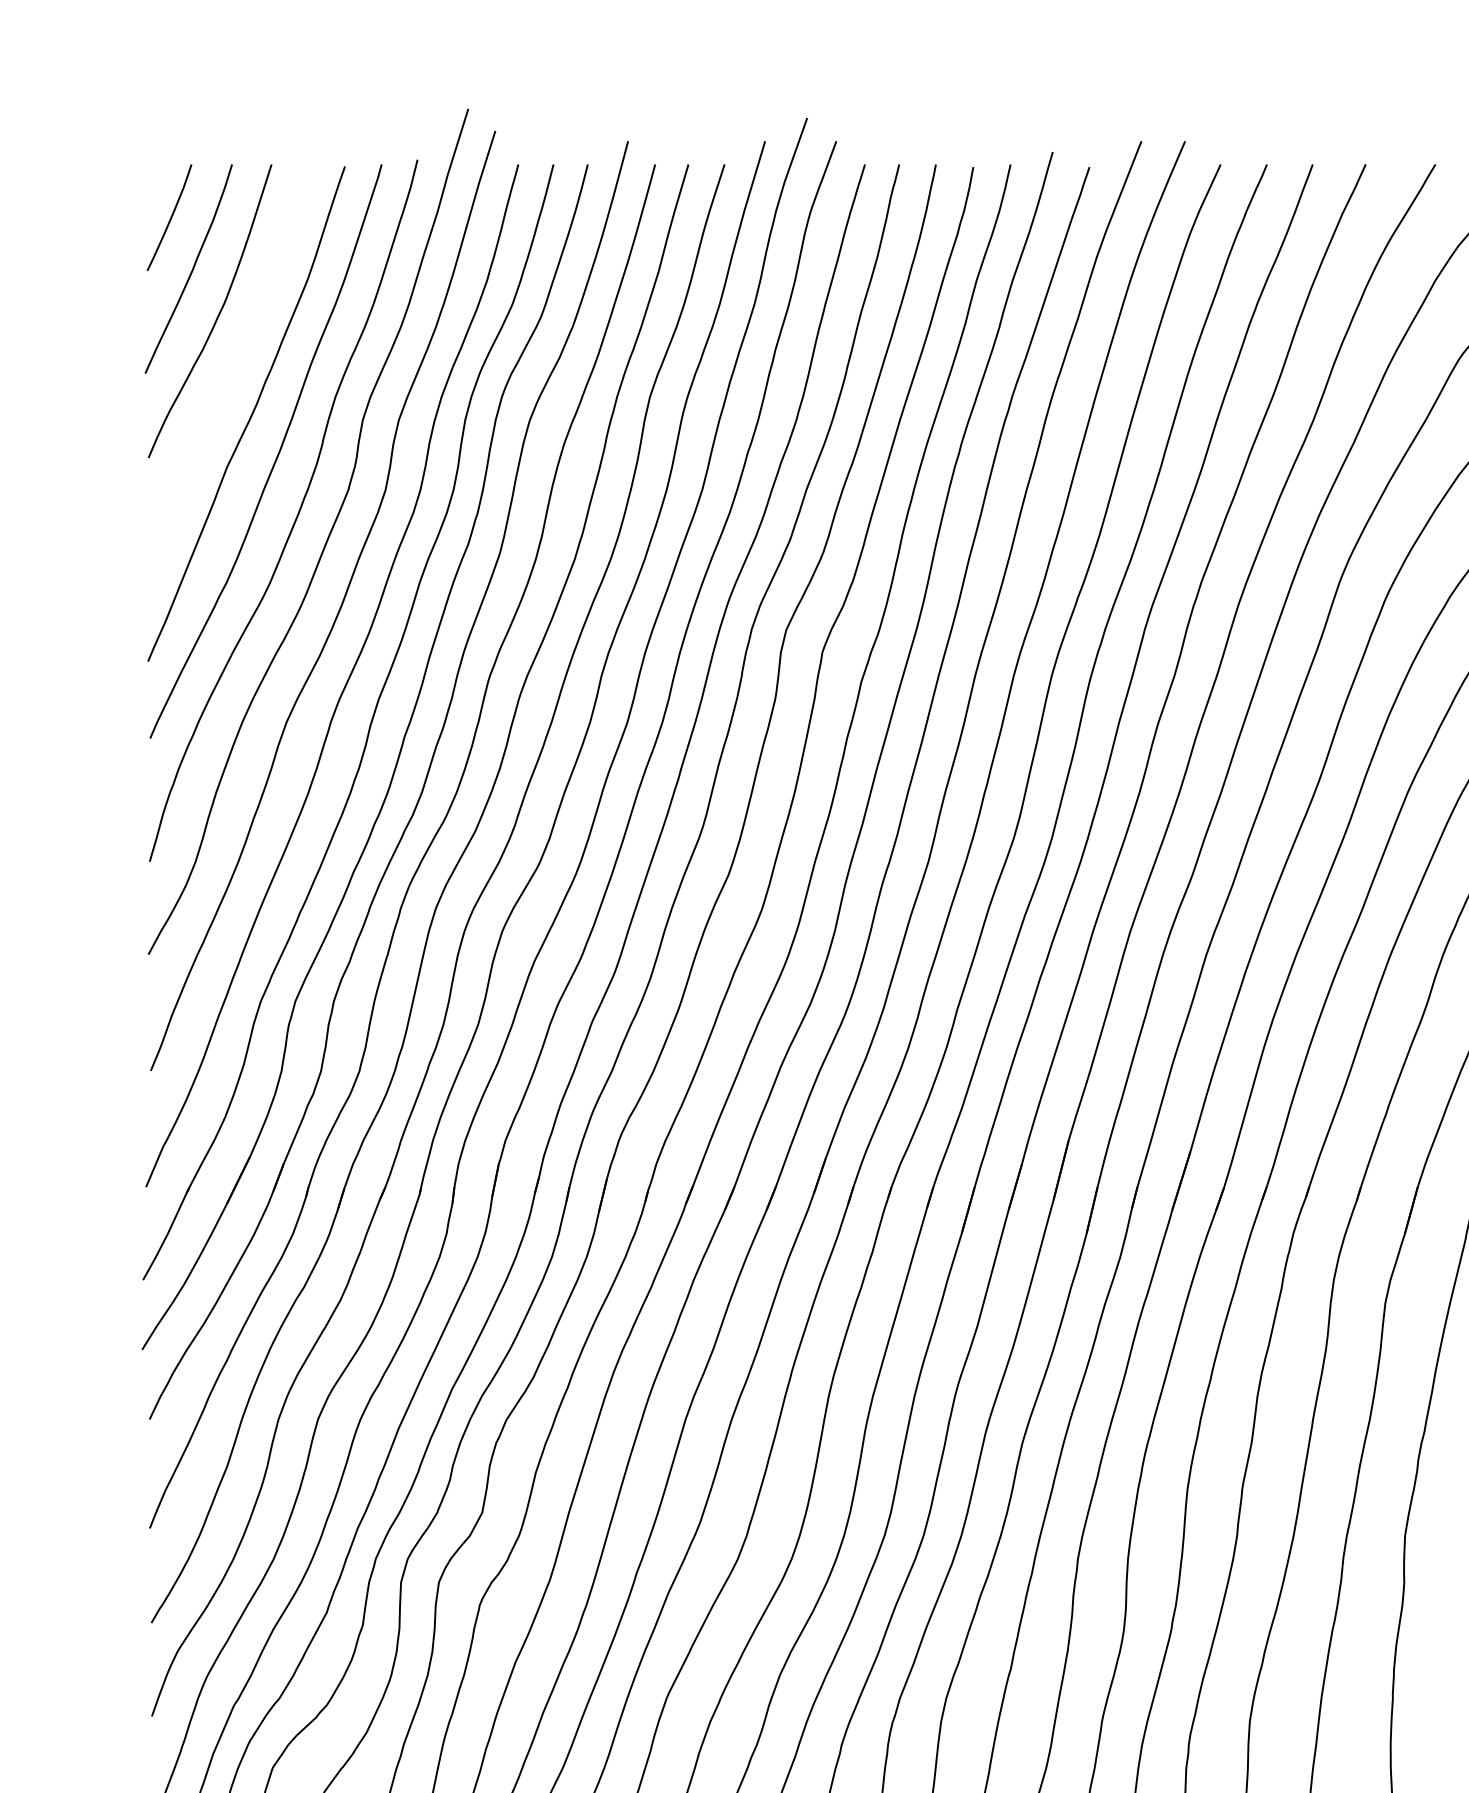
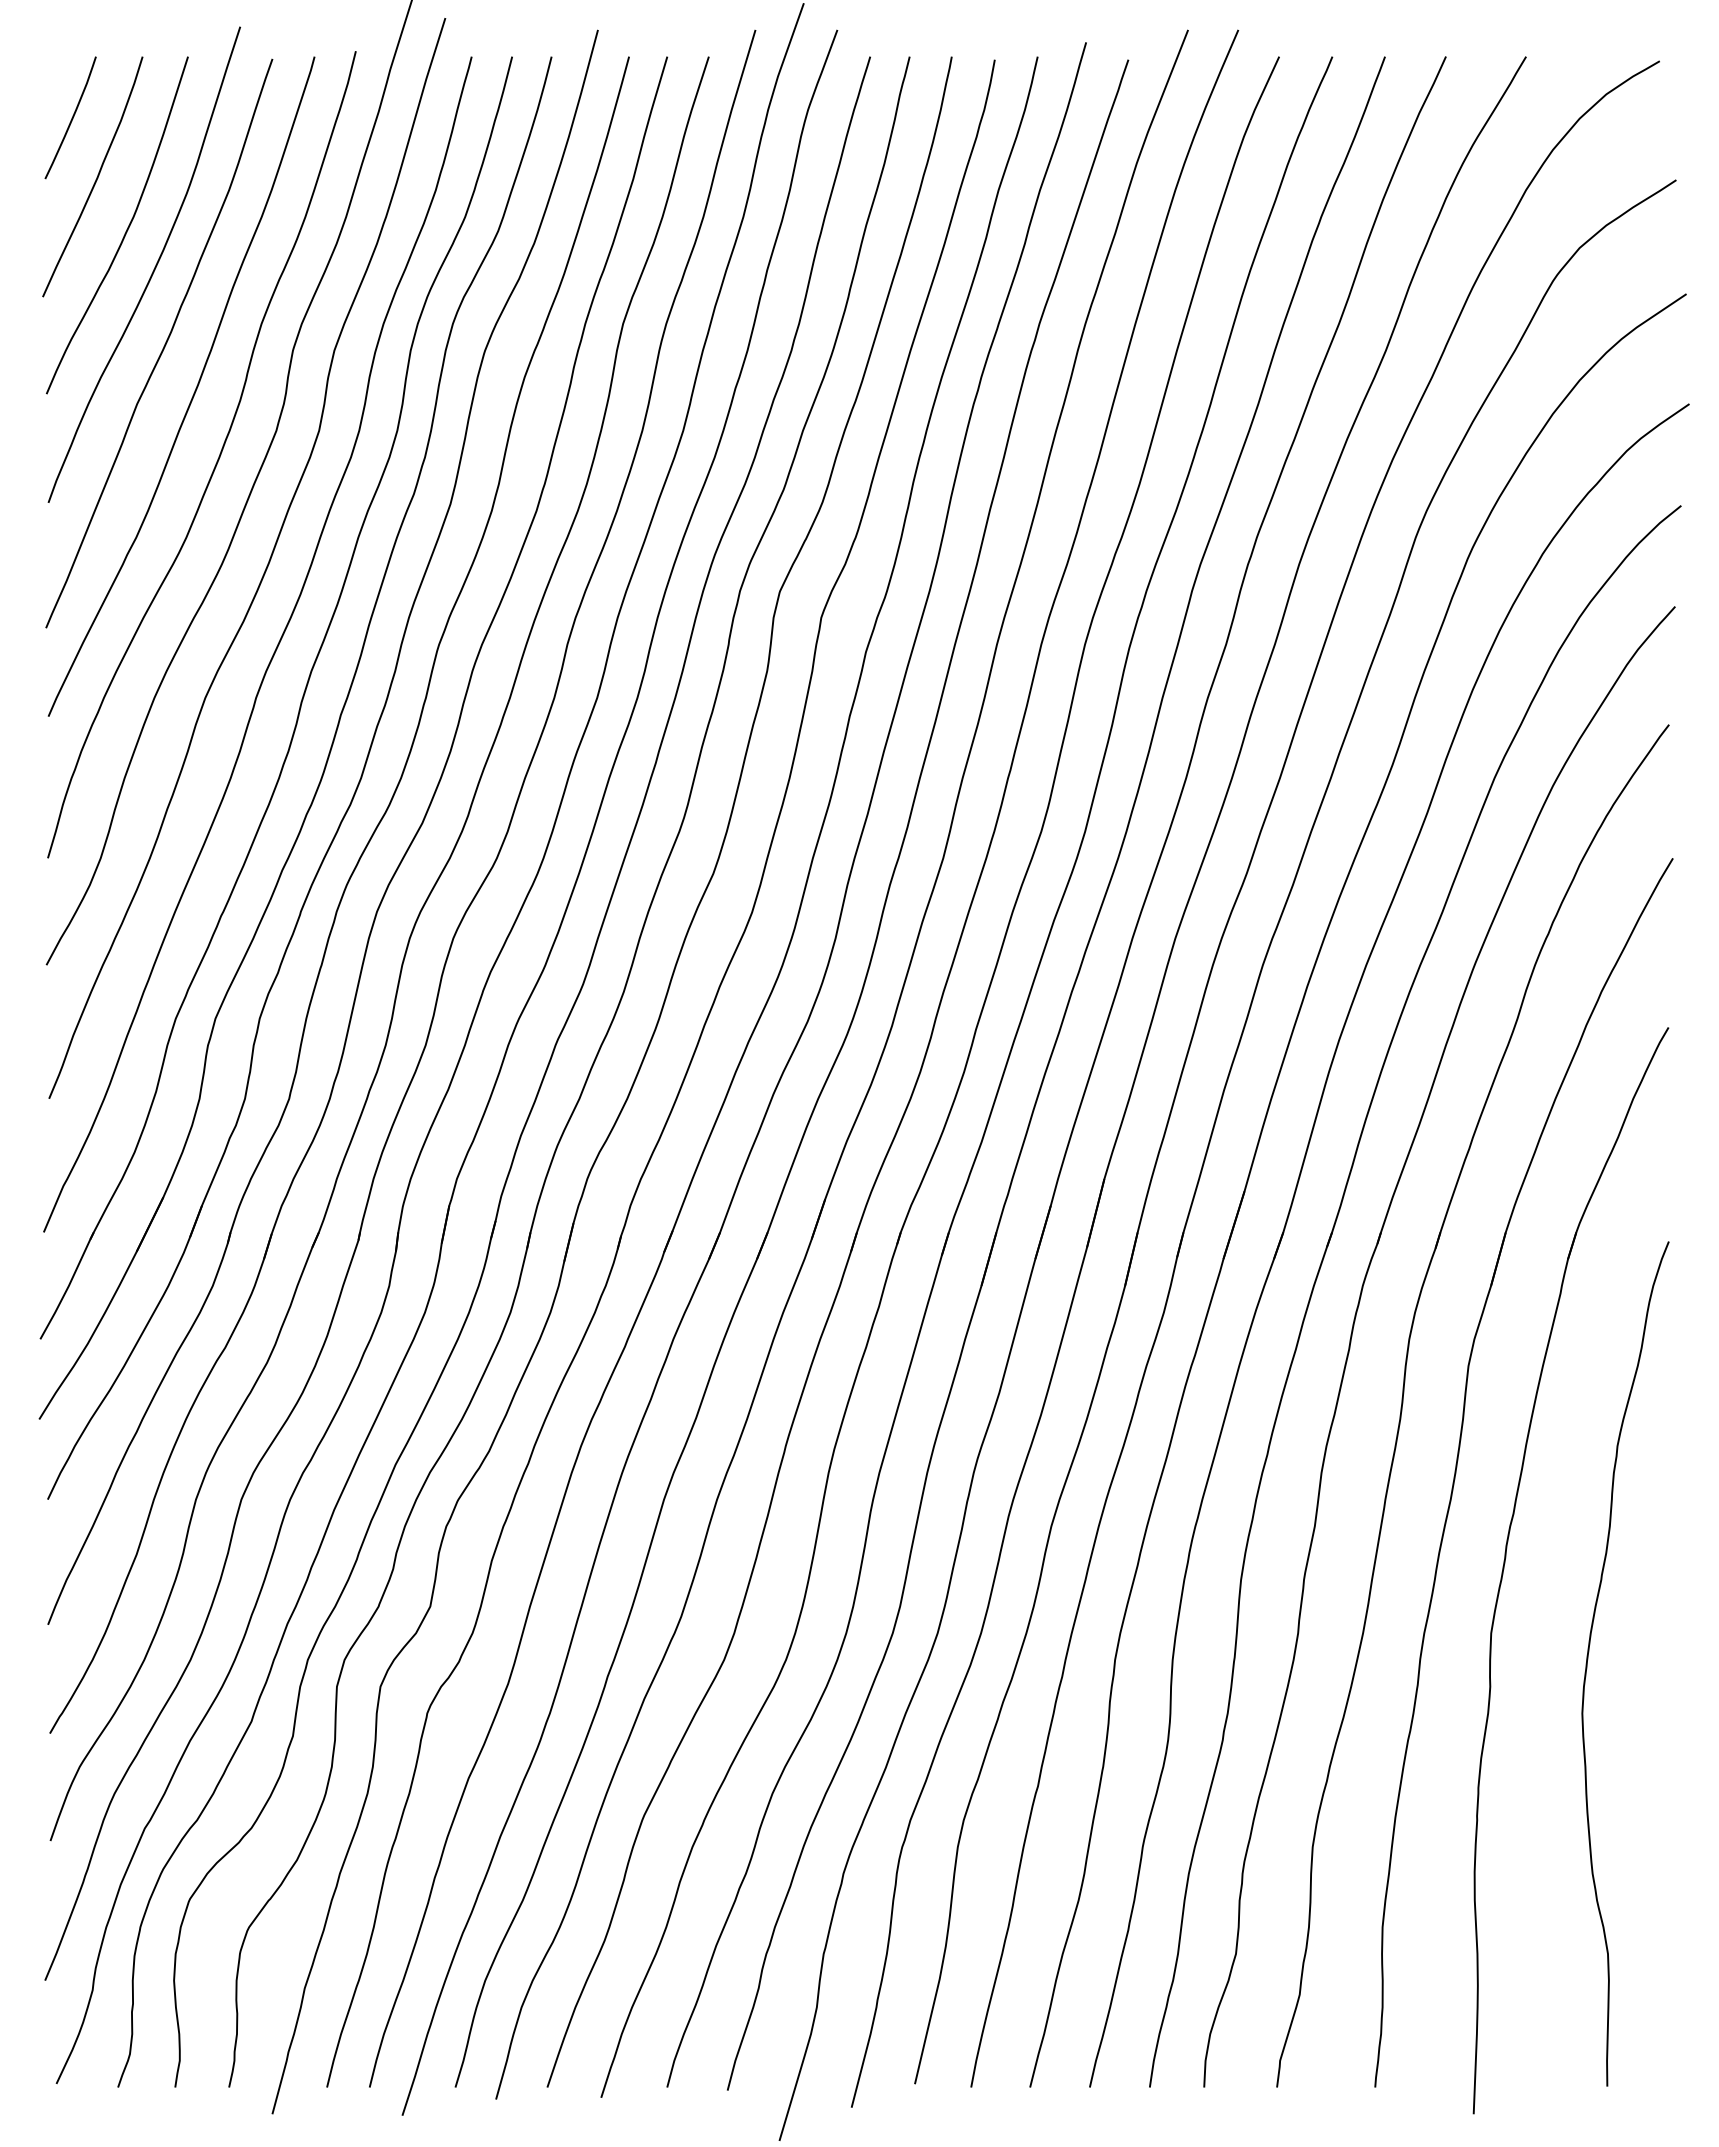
curve: (241, 349) -> (153, 269), added

